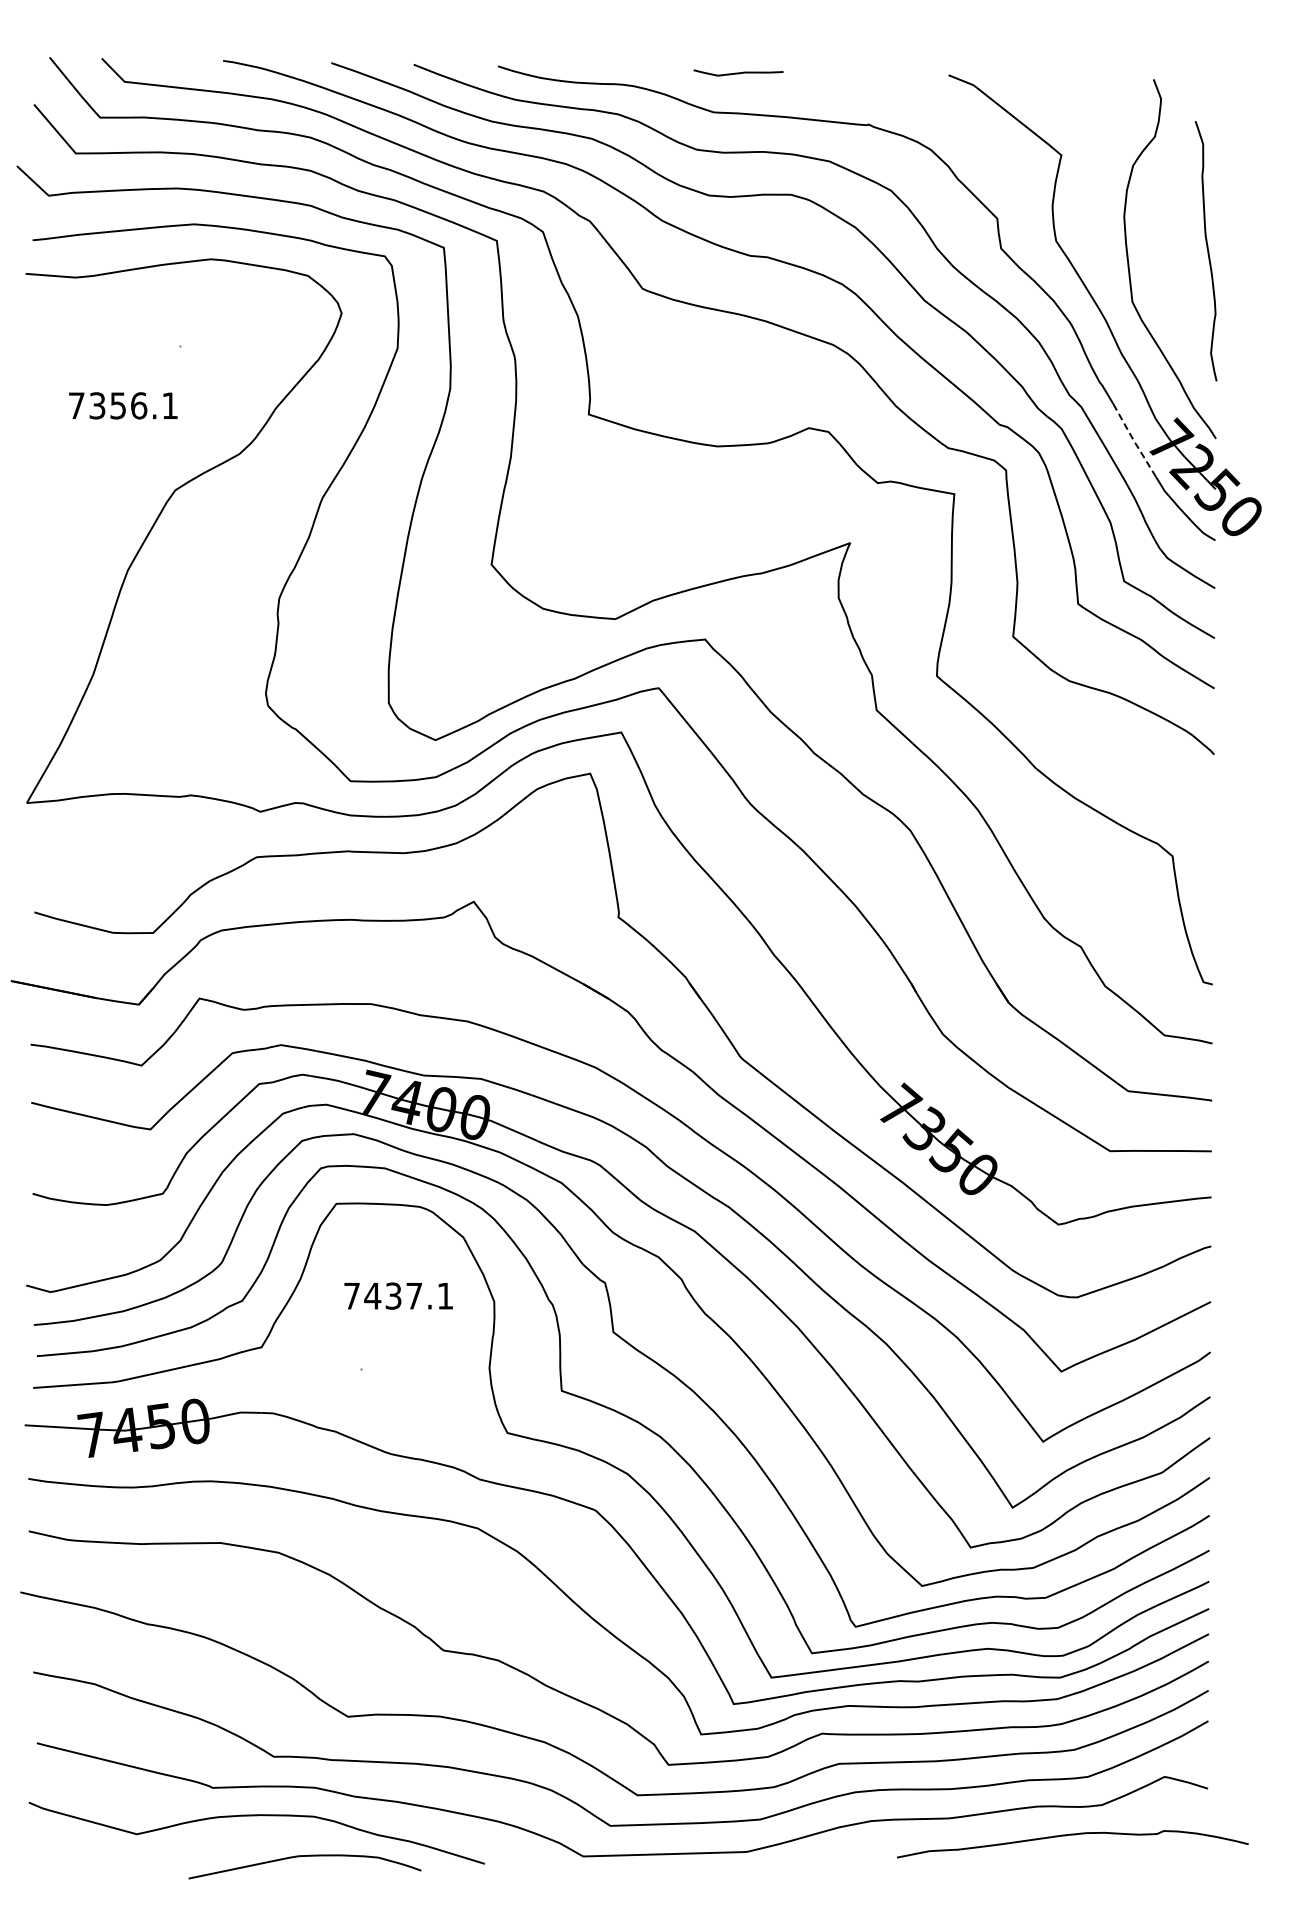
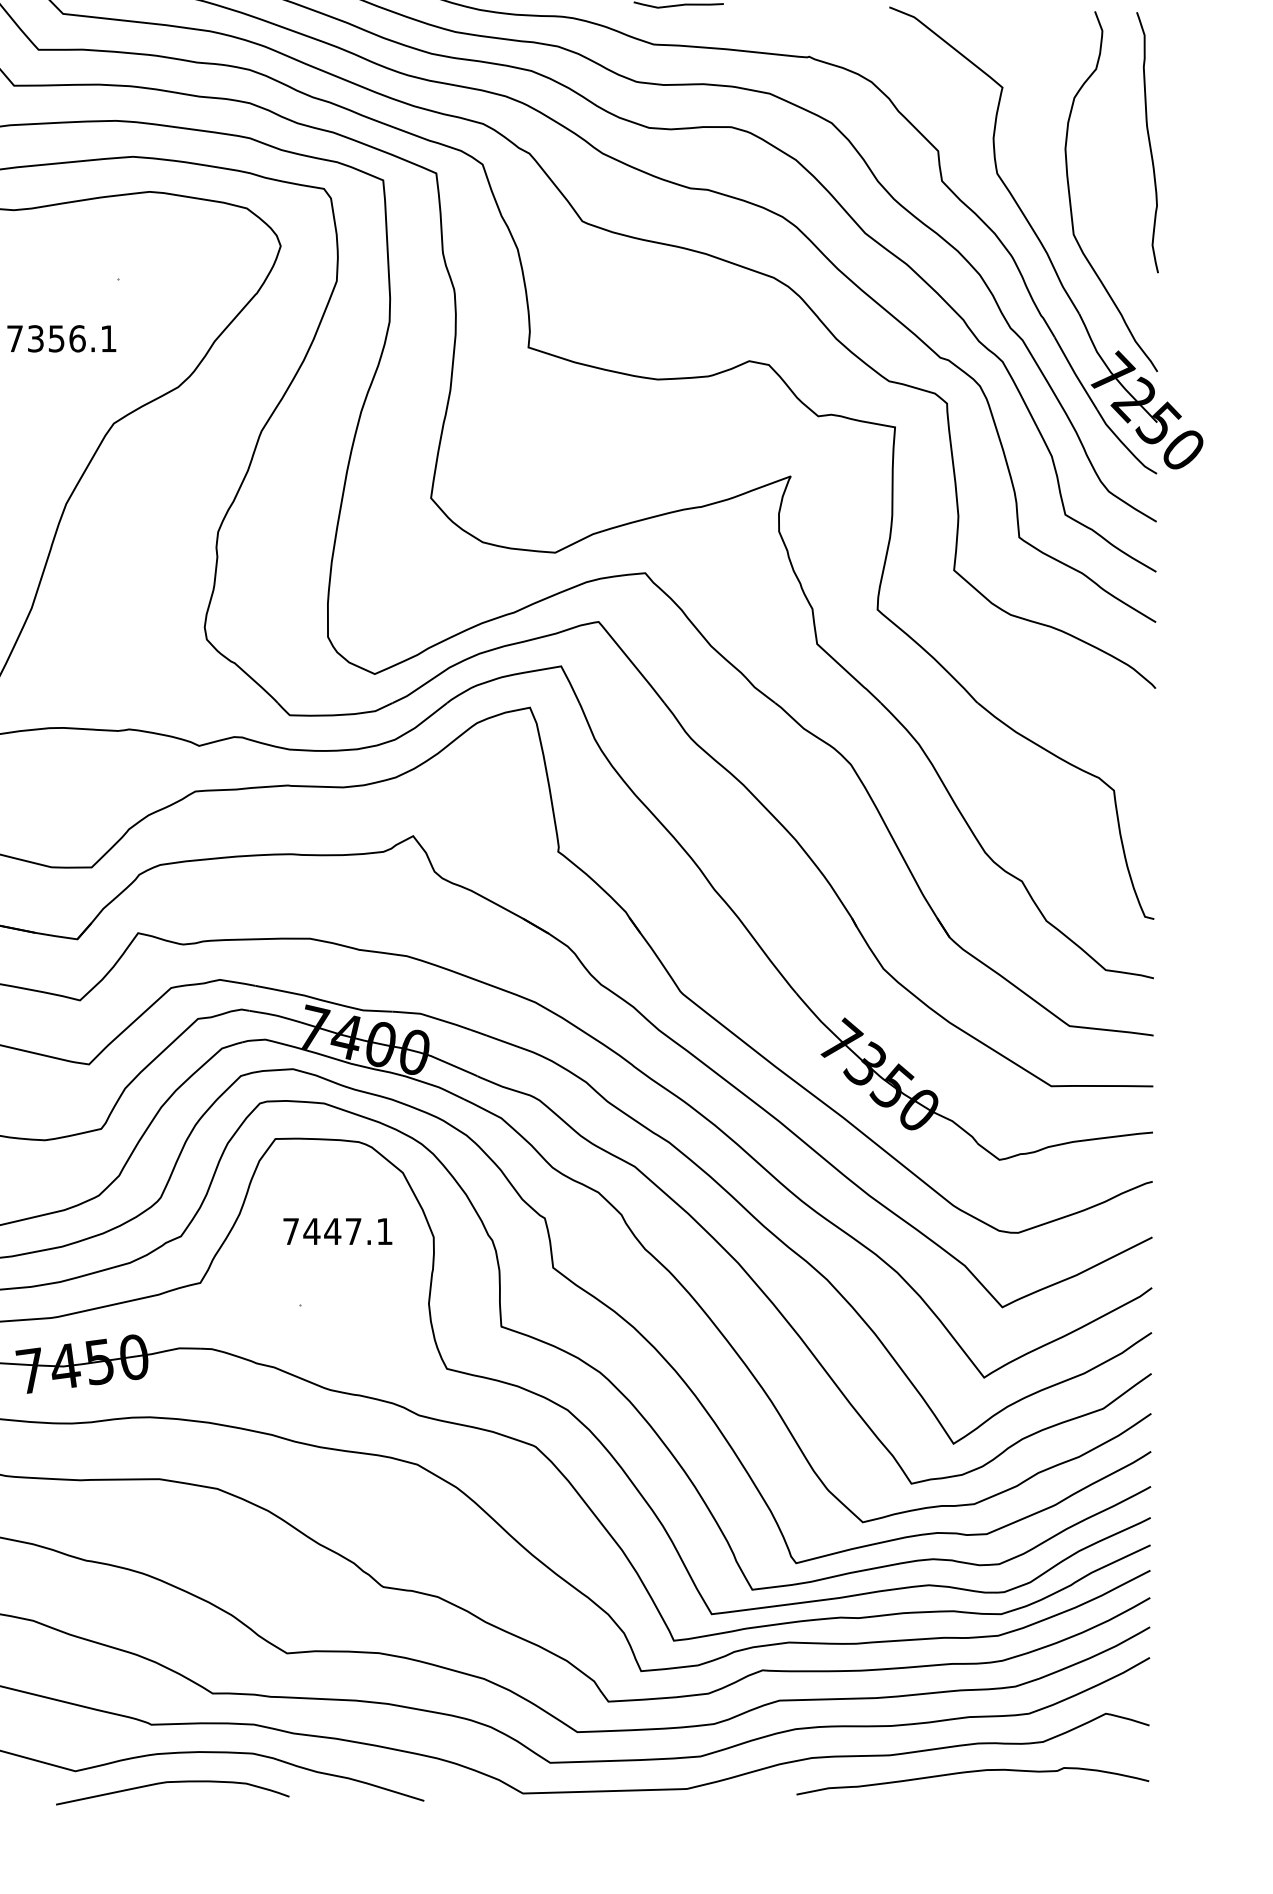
curve: (1207, 251) -> (1148, 142), moved
line: (1134, 441) -> (1075, 374), dashed -> solid
text: (393, 1295) -> (332, 1230), 7437.1 -> 7447.1
curve: (1072, 1835) -> (972, 1772), moved
curve: (304, 1856) -> (172, 1782), moved

